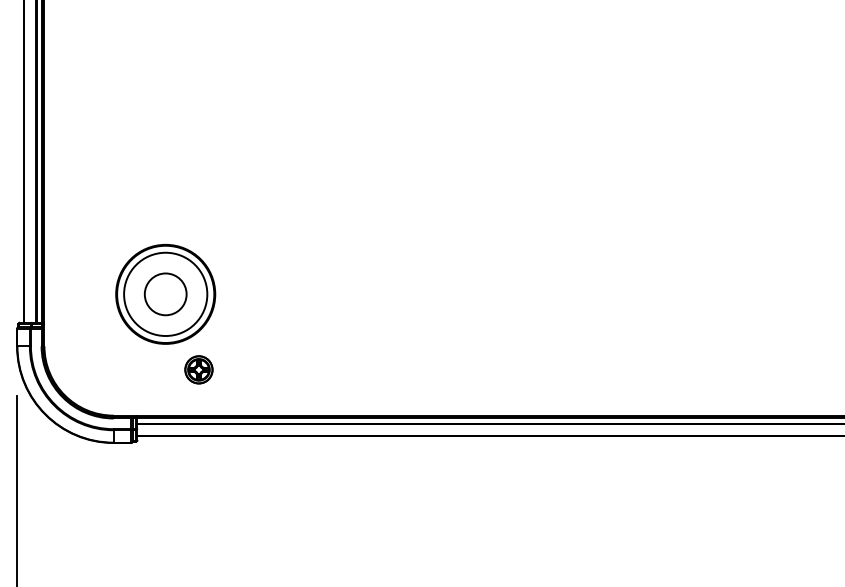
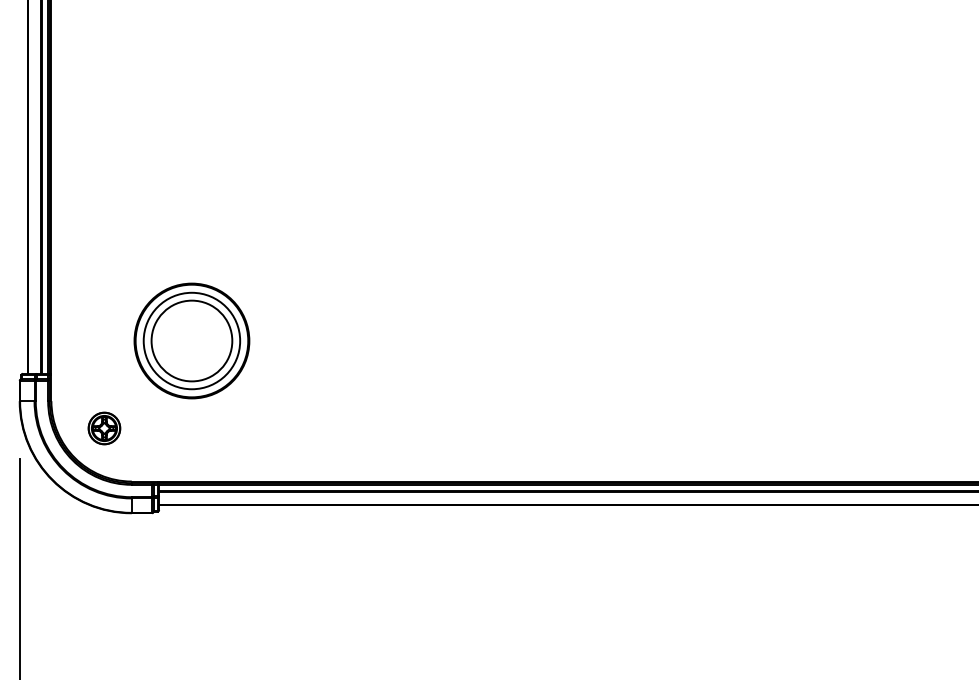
circle: (165, 293) -> (191, 340), size x1.67
part: (198, 369) -> (104, 428), moved

